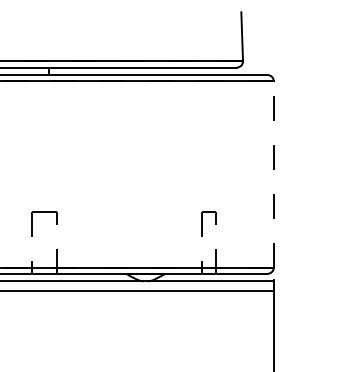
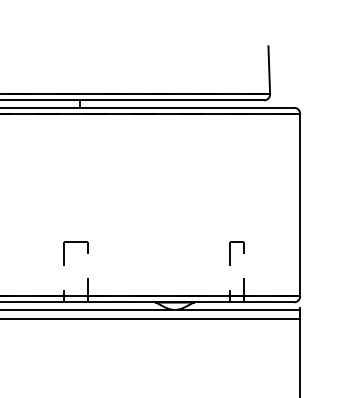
line: (274, 173) -> (300, 204), dashed -> solid

